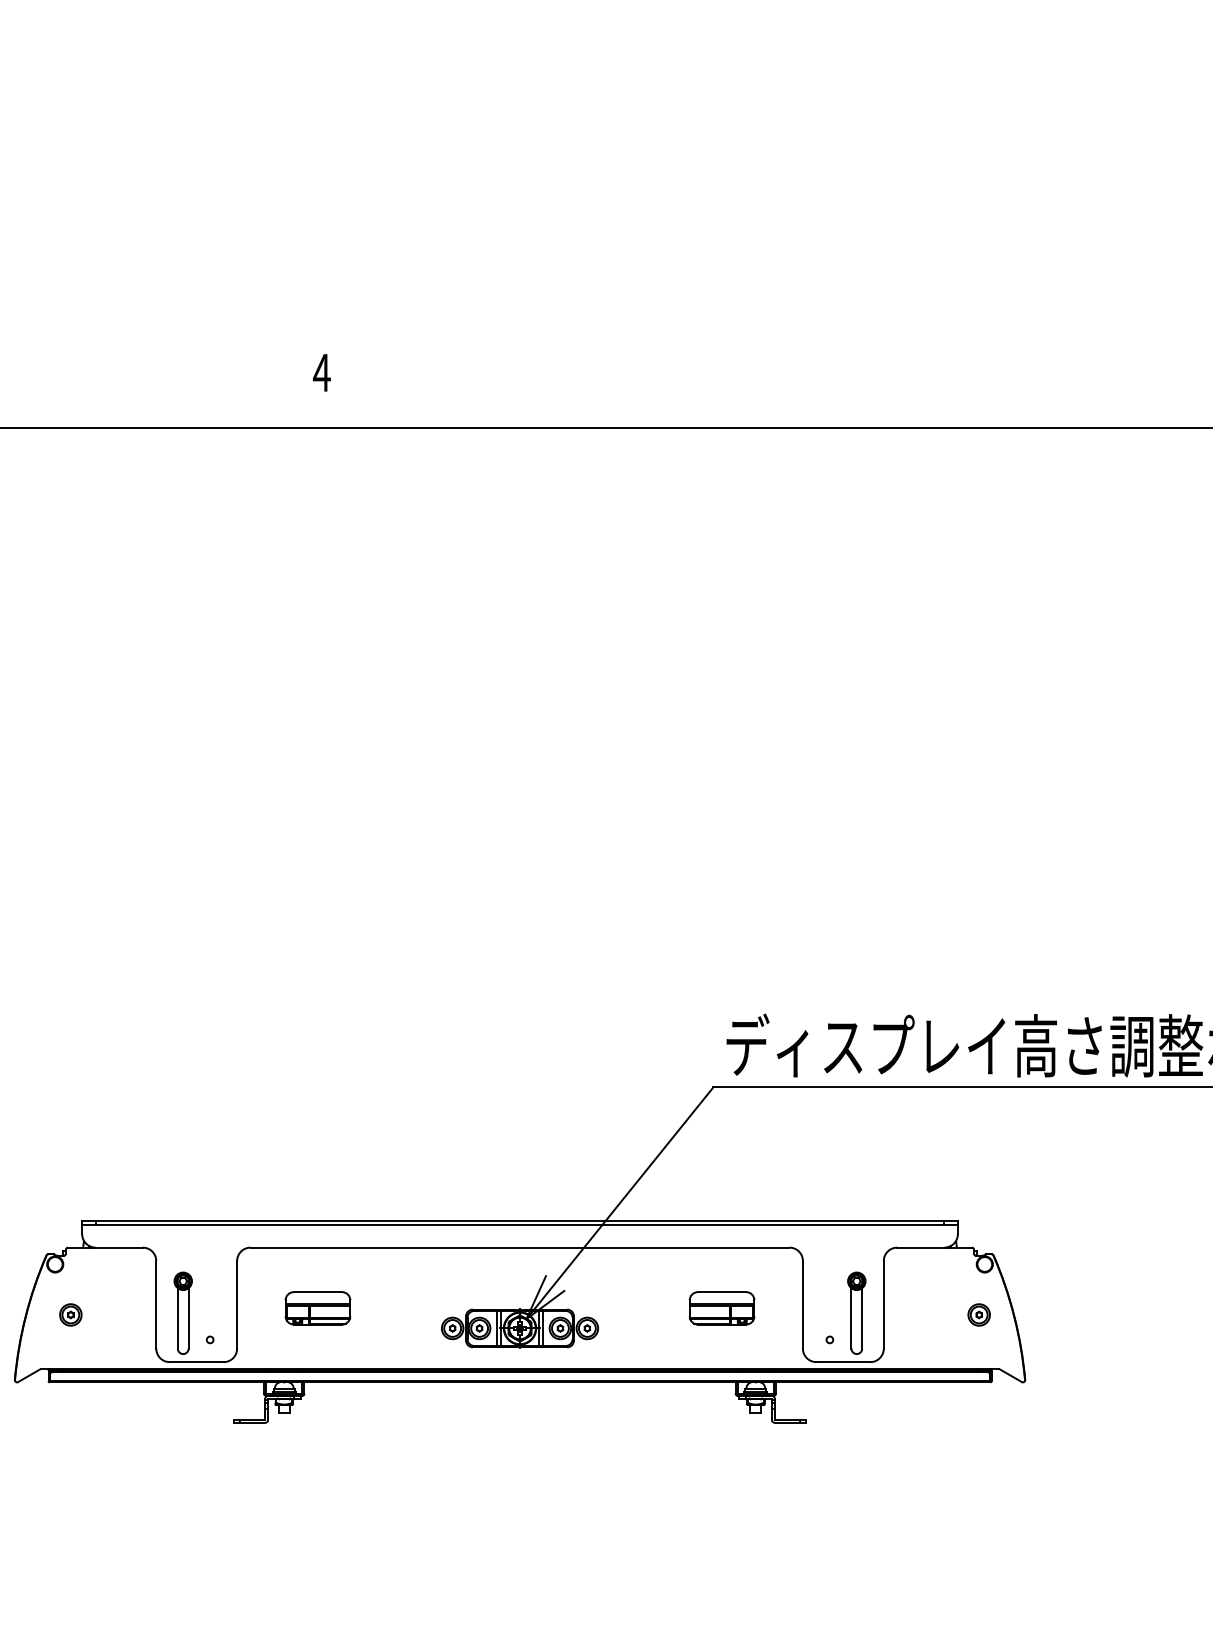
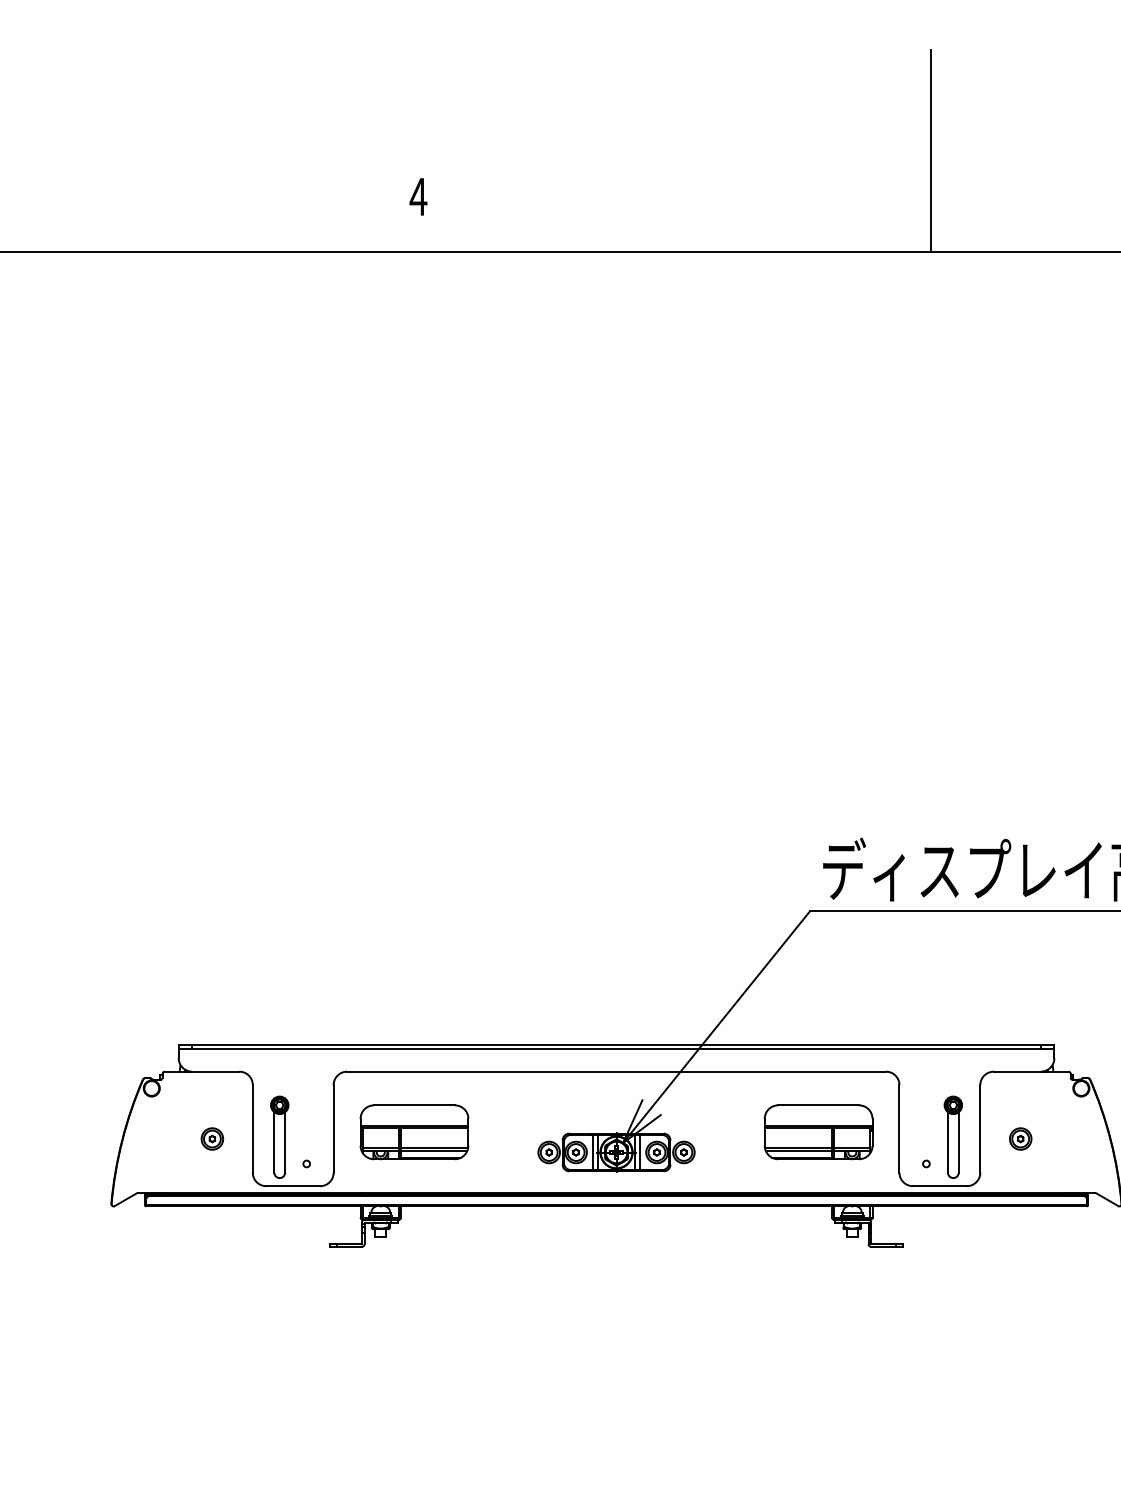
line: (834, 327) -> (931, 151), added
part: (317, 1308) -> (414, 1132), size x1.67
part: (721, 1308) -> (818, 1132), size x1.67
part: (70, 1314) -> (212, 1138), moved
part: (978, 1314) -> (1020, 1138), moved

